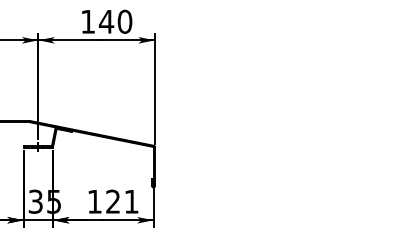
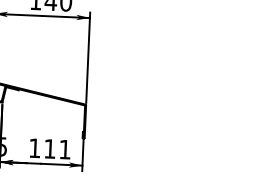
text: (112, 201) -> (49, 148), 121 -> 111

